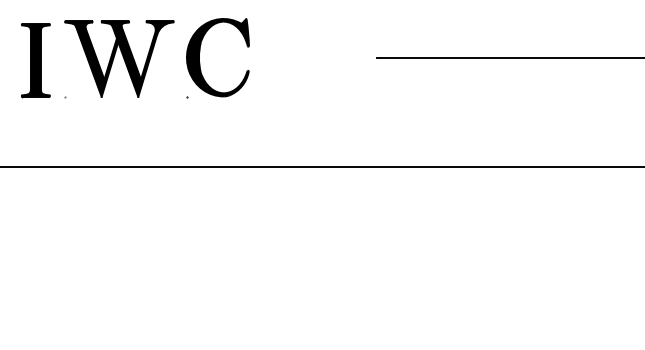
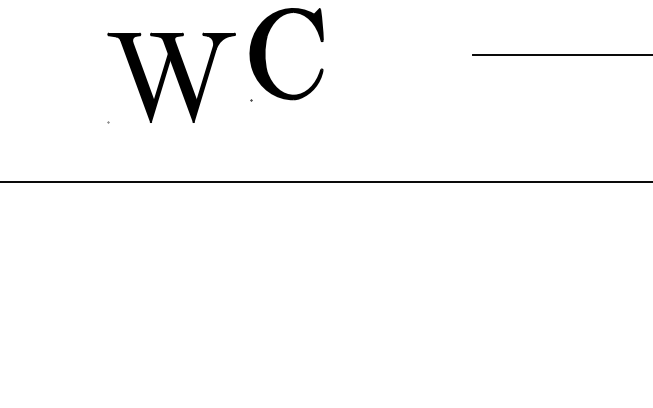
part: (119, 59) -> (171, 78), moved
part: (35, 60) -> (73, 57), removed

